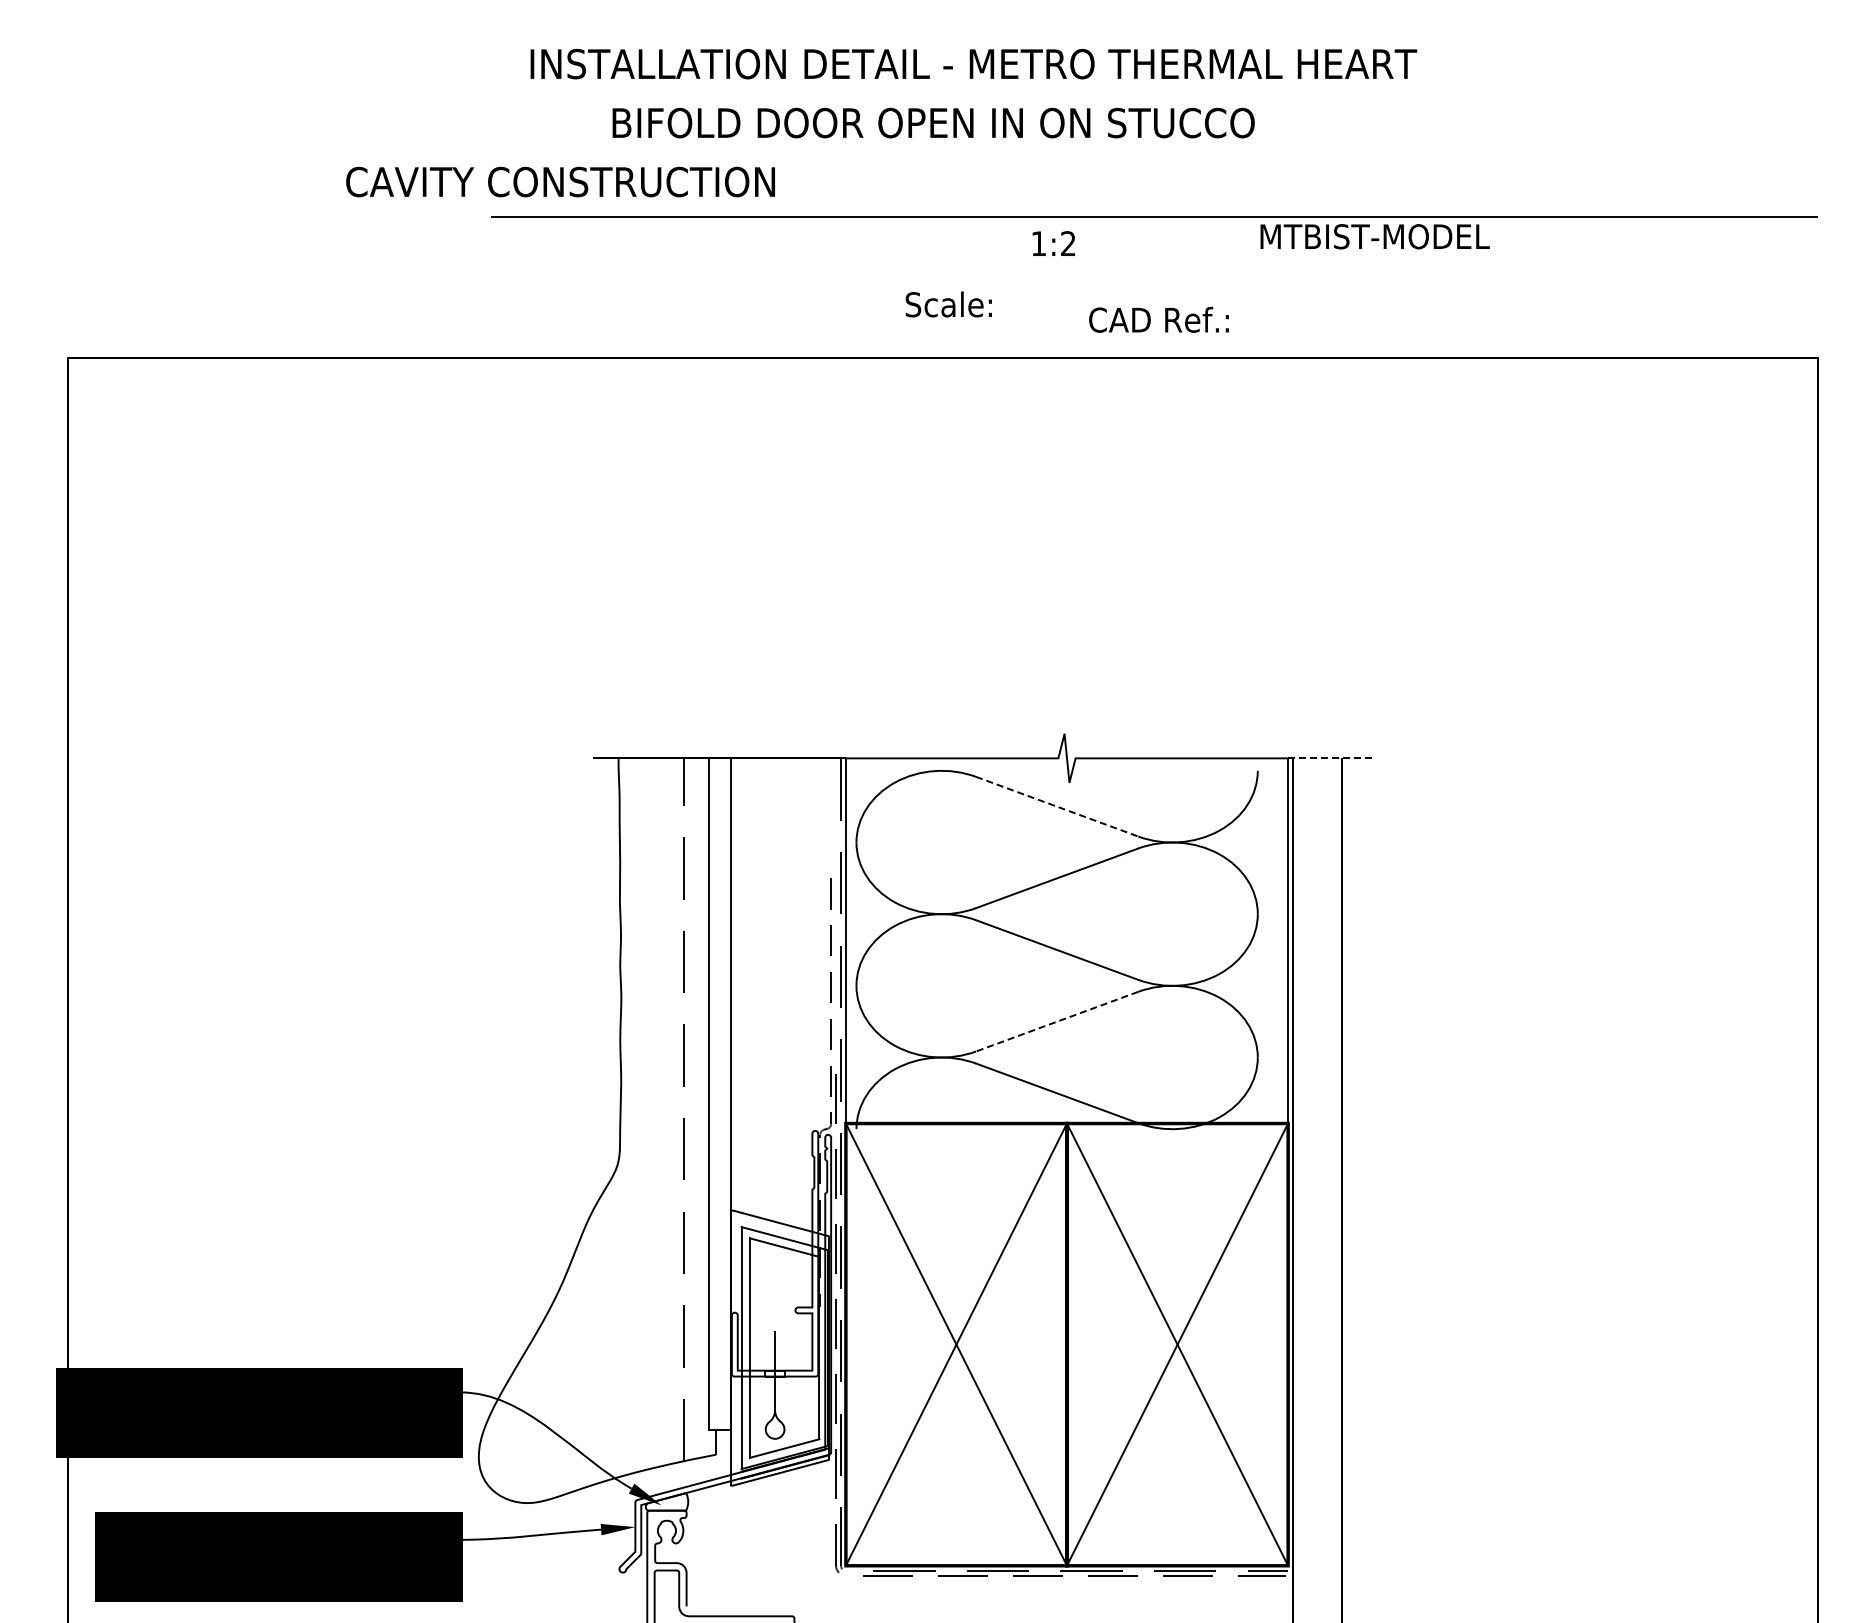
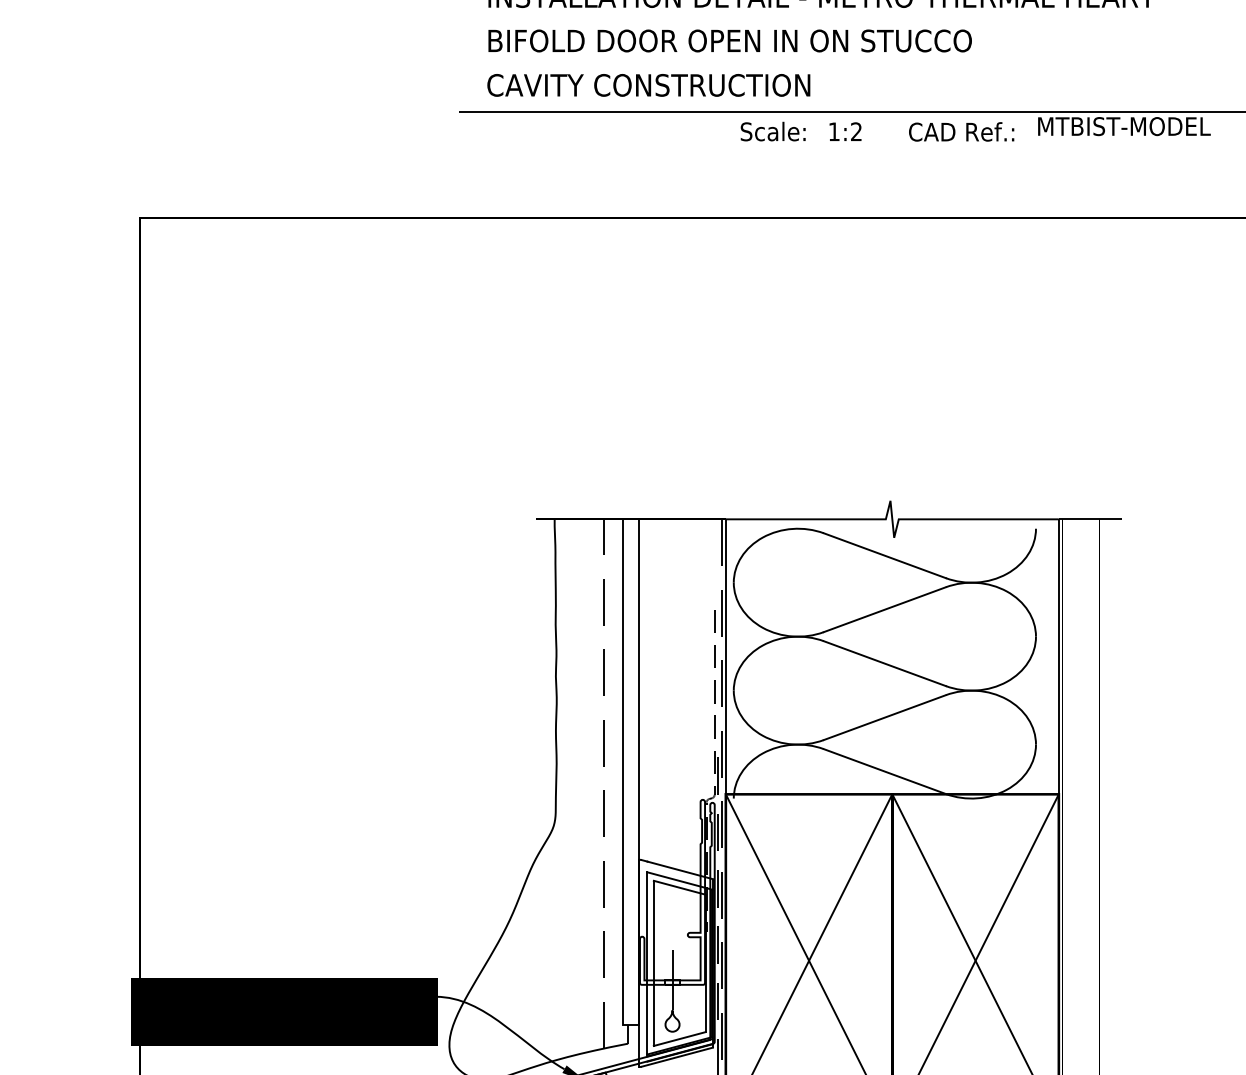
text: (933, 122) -> (730, 40), moved
text: (560, 181) -> (648, 84), moved
text: (1053, 243) -> (845, 131), moved
text: (948, 304) -> (772, 131), moved
text: (1158, 319) -> (961, 131), moved
line: (1329, 758) -> (1089, 519), dashed -> solid
line: (1057, 806) -> (885, 555), dashed -> solid
line: (1056, 1021) -> (884, 717), dashed -> solid

